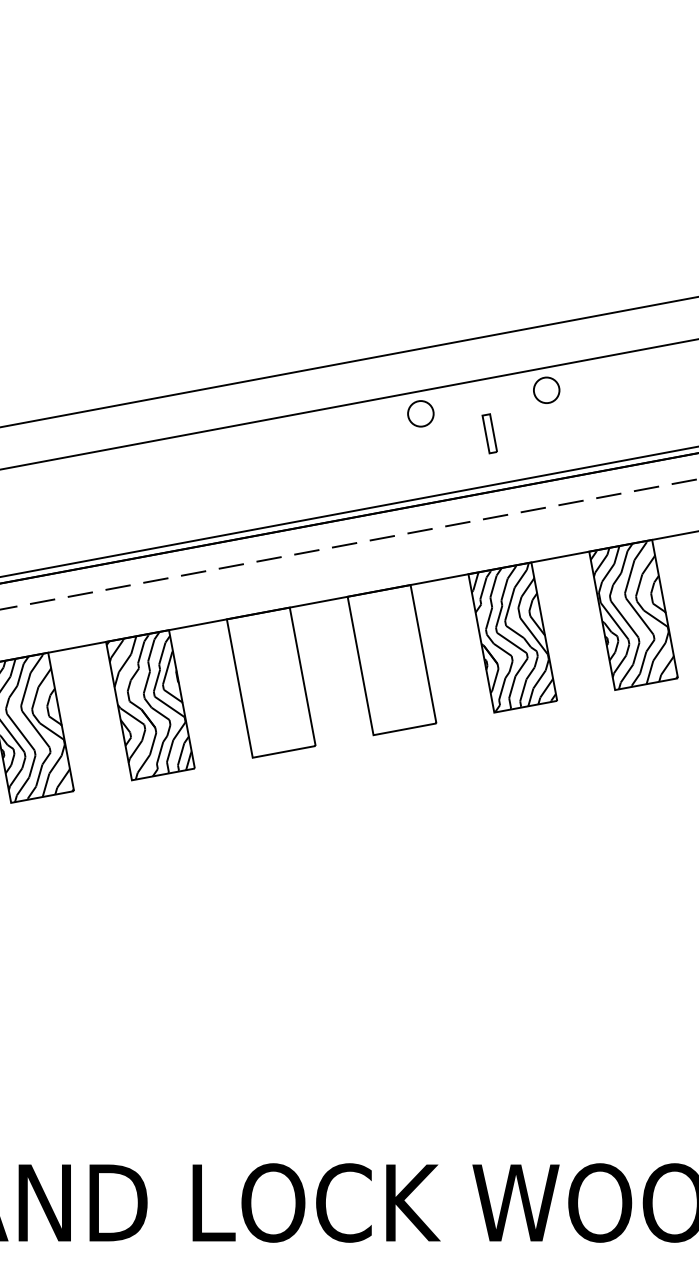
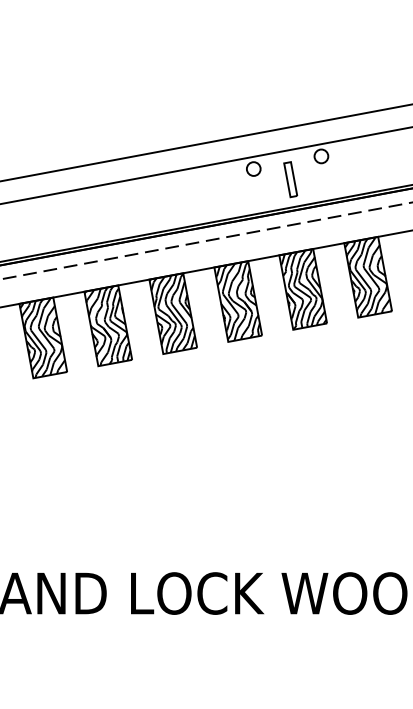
part: (489, 433) -> (290, 179), size x1.67
hatch: (388, 658) -> (236, 300), added
hatch: (267, 682) -> (171, 313), added

